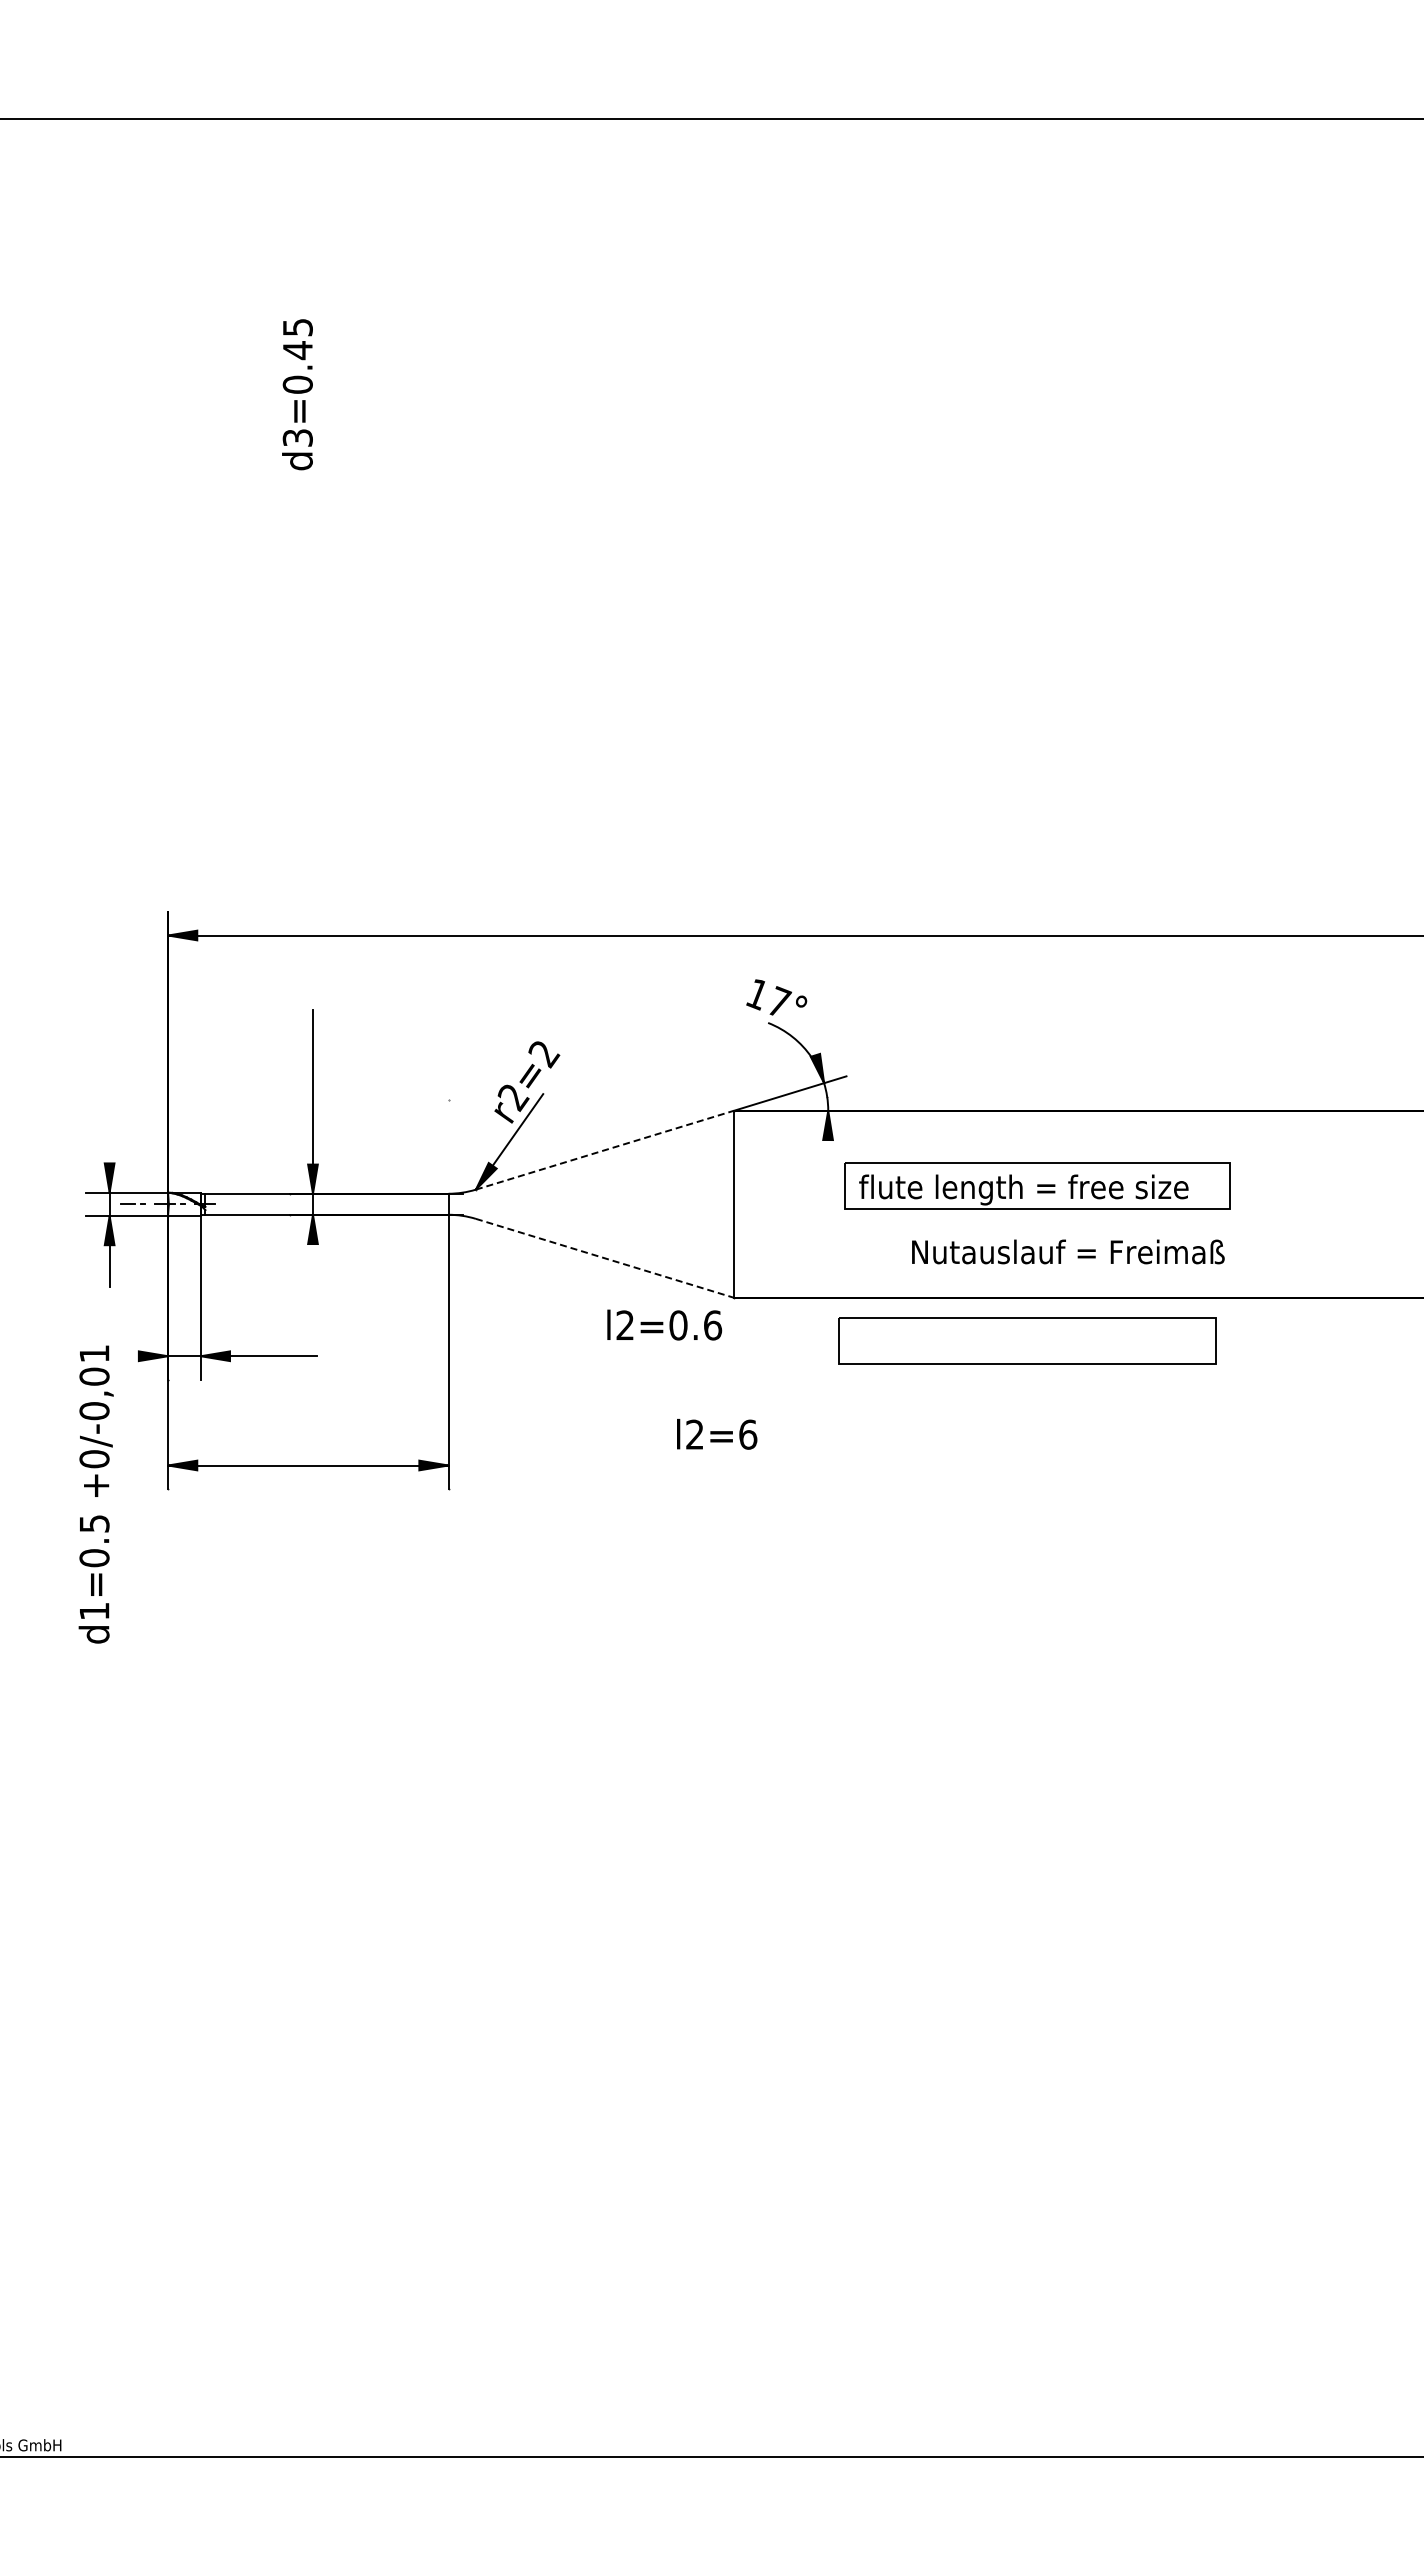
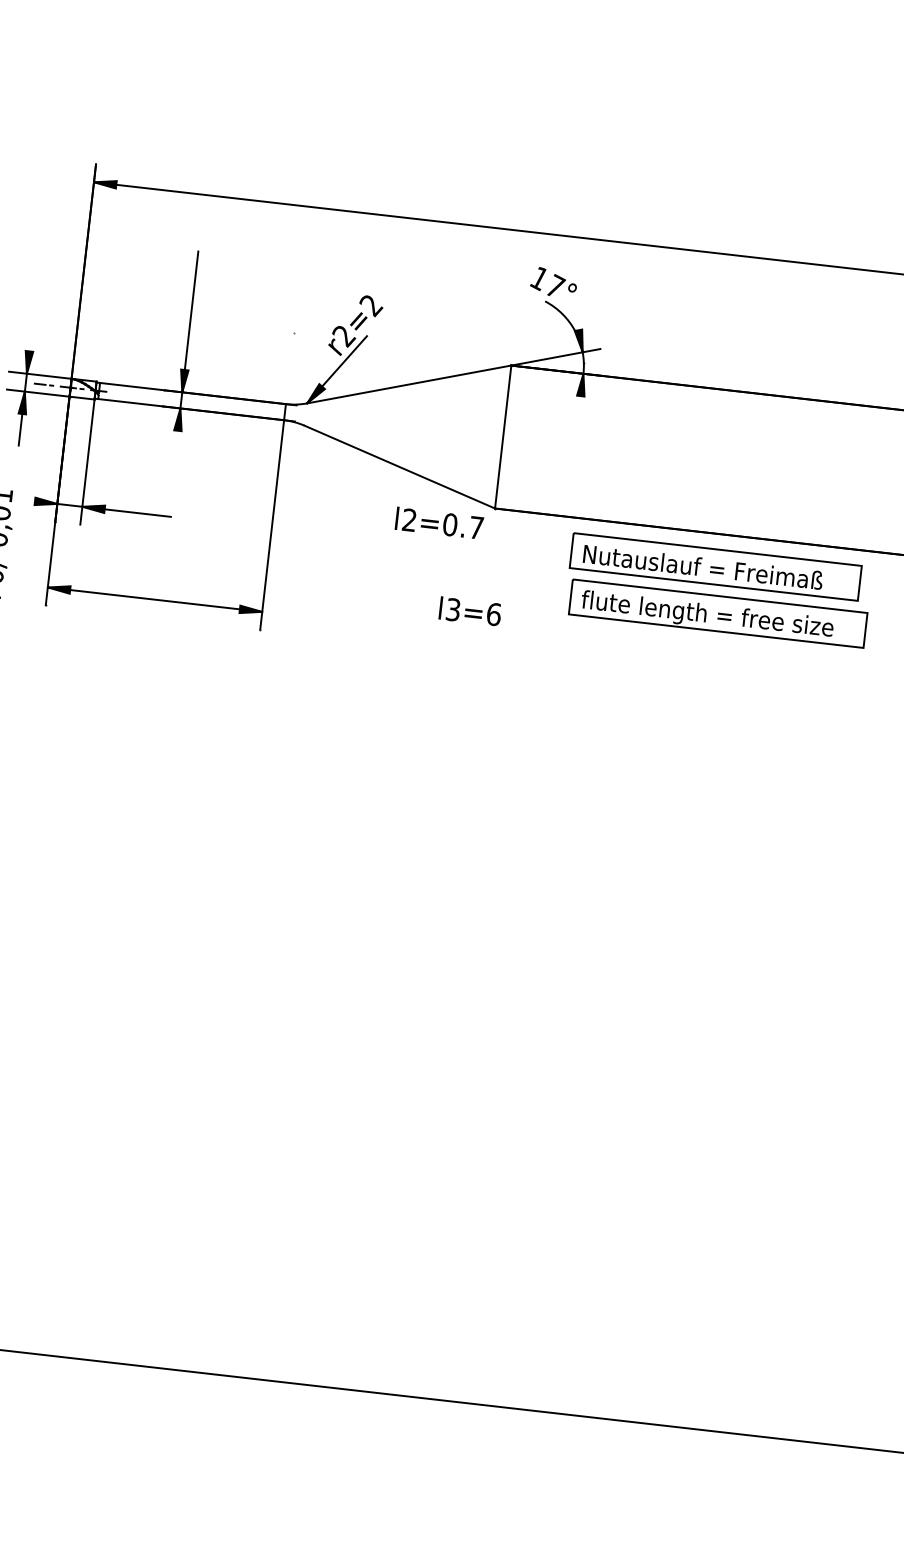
line: (604, 1150) -> (408, 384), dashed -> solid
part: (1037, 1185) -> (718, 613), moved
text: (1068, 1251) -> (703, 566), moved
line: (604, 1258) -> (399, 467), dashed -> solid
text: (713, 1325) -> (477, 527), l2=0.6 -> l2=0.7
text: (694, 1434) -> (453, 609), l2=6 -> l3=6

